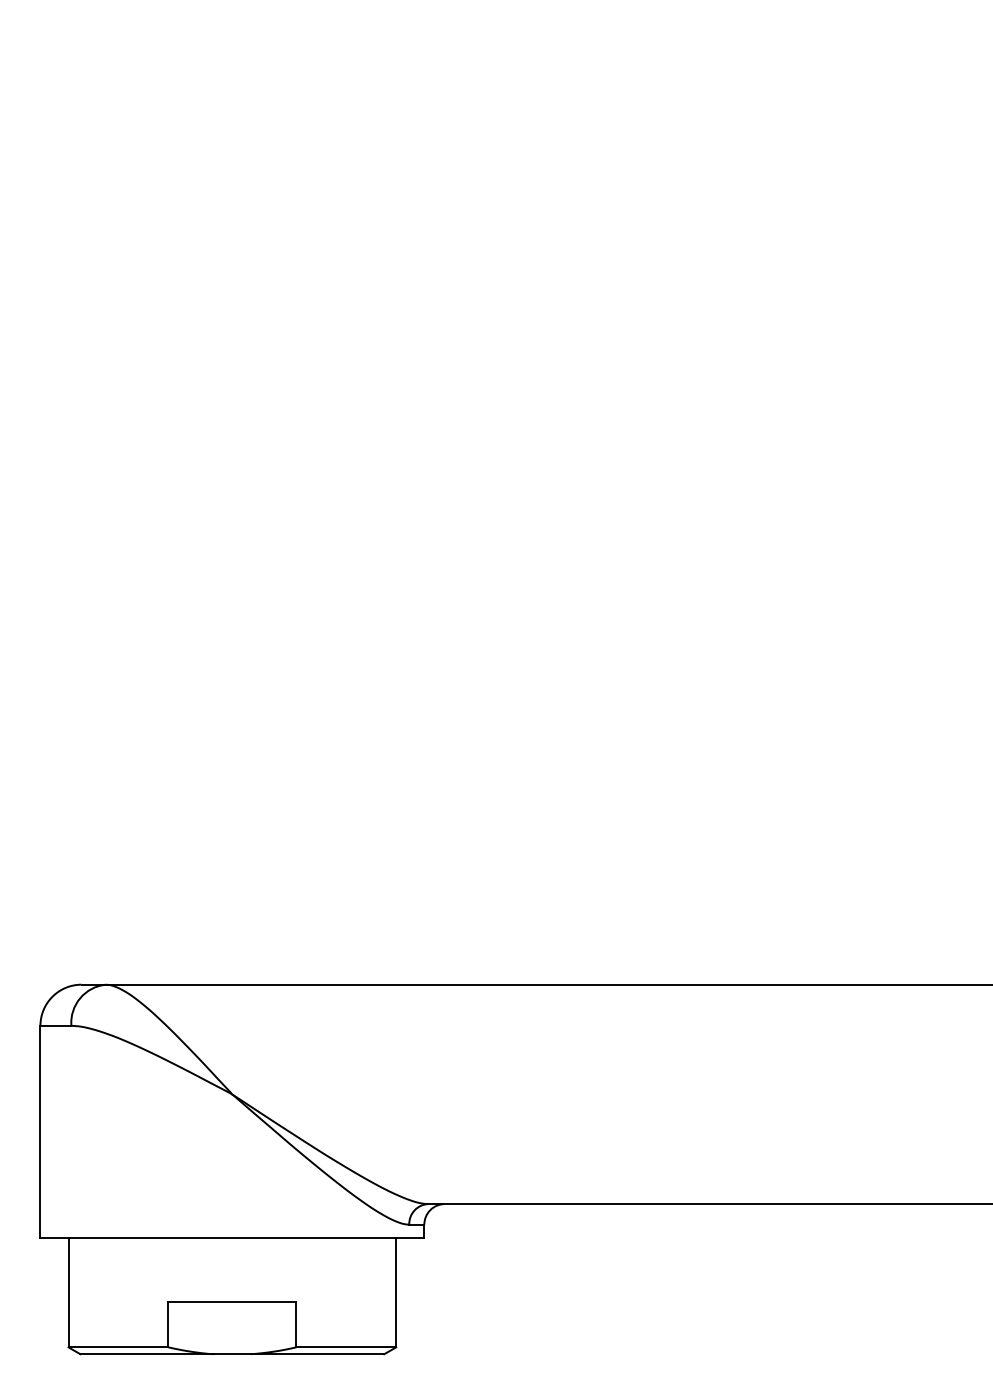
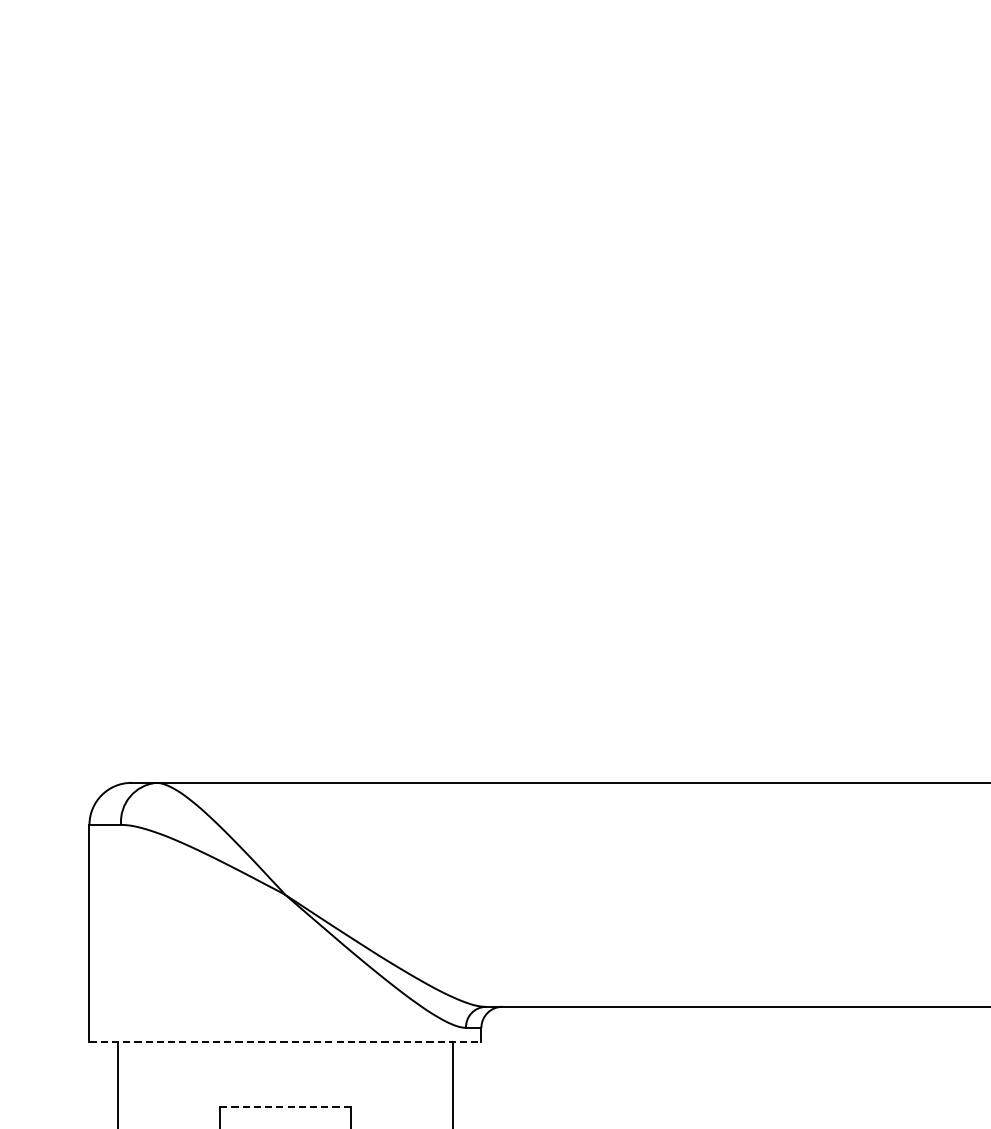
line: (232, 1238) -> (285, 1041), solid -> dashed
line: (231, 1302) -> (284, 1107), solid -> dashed

